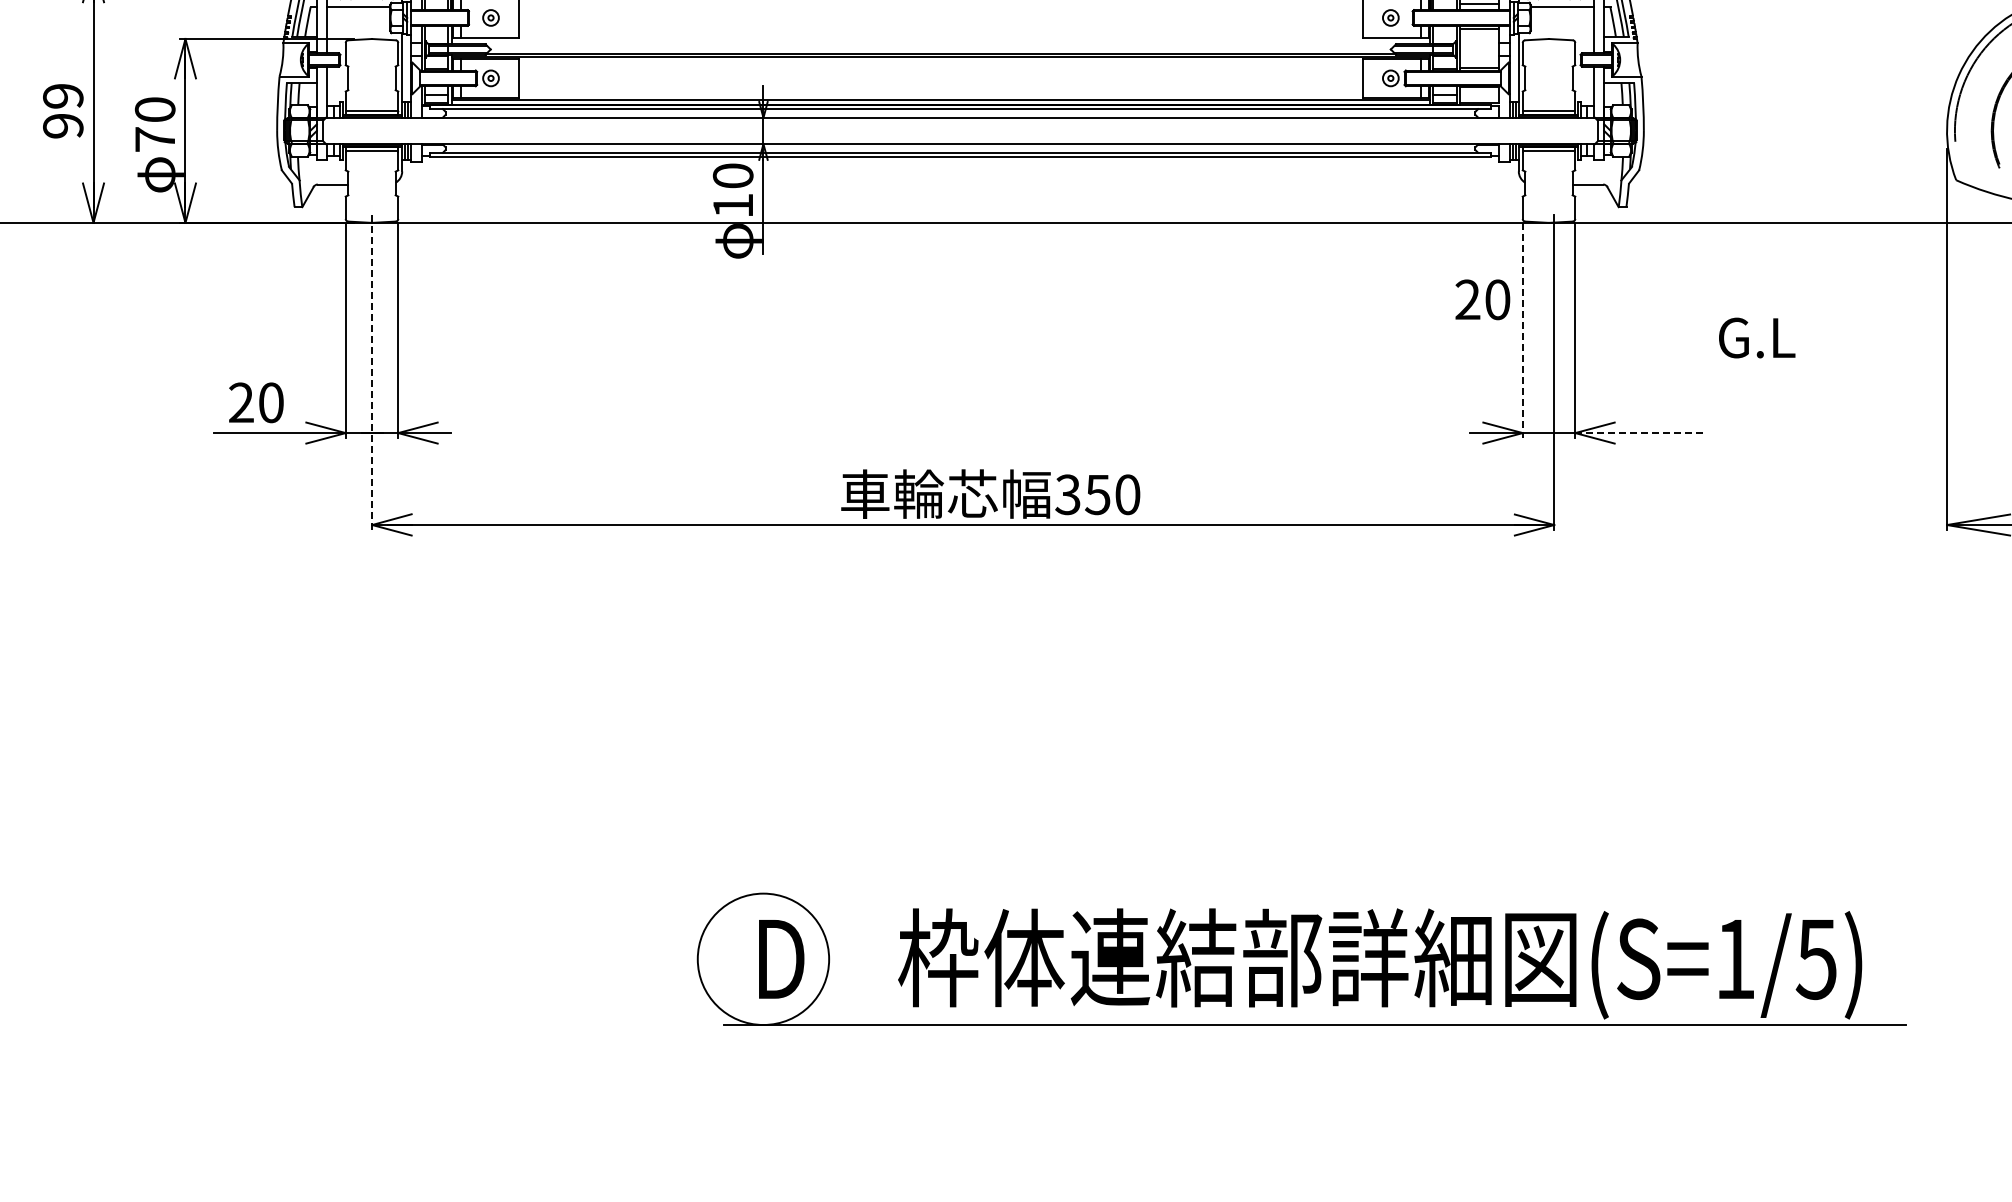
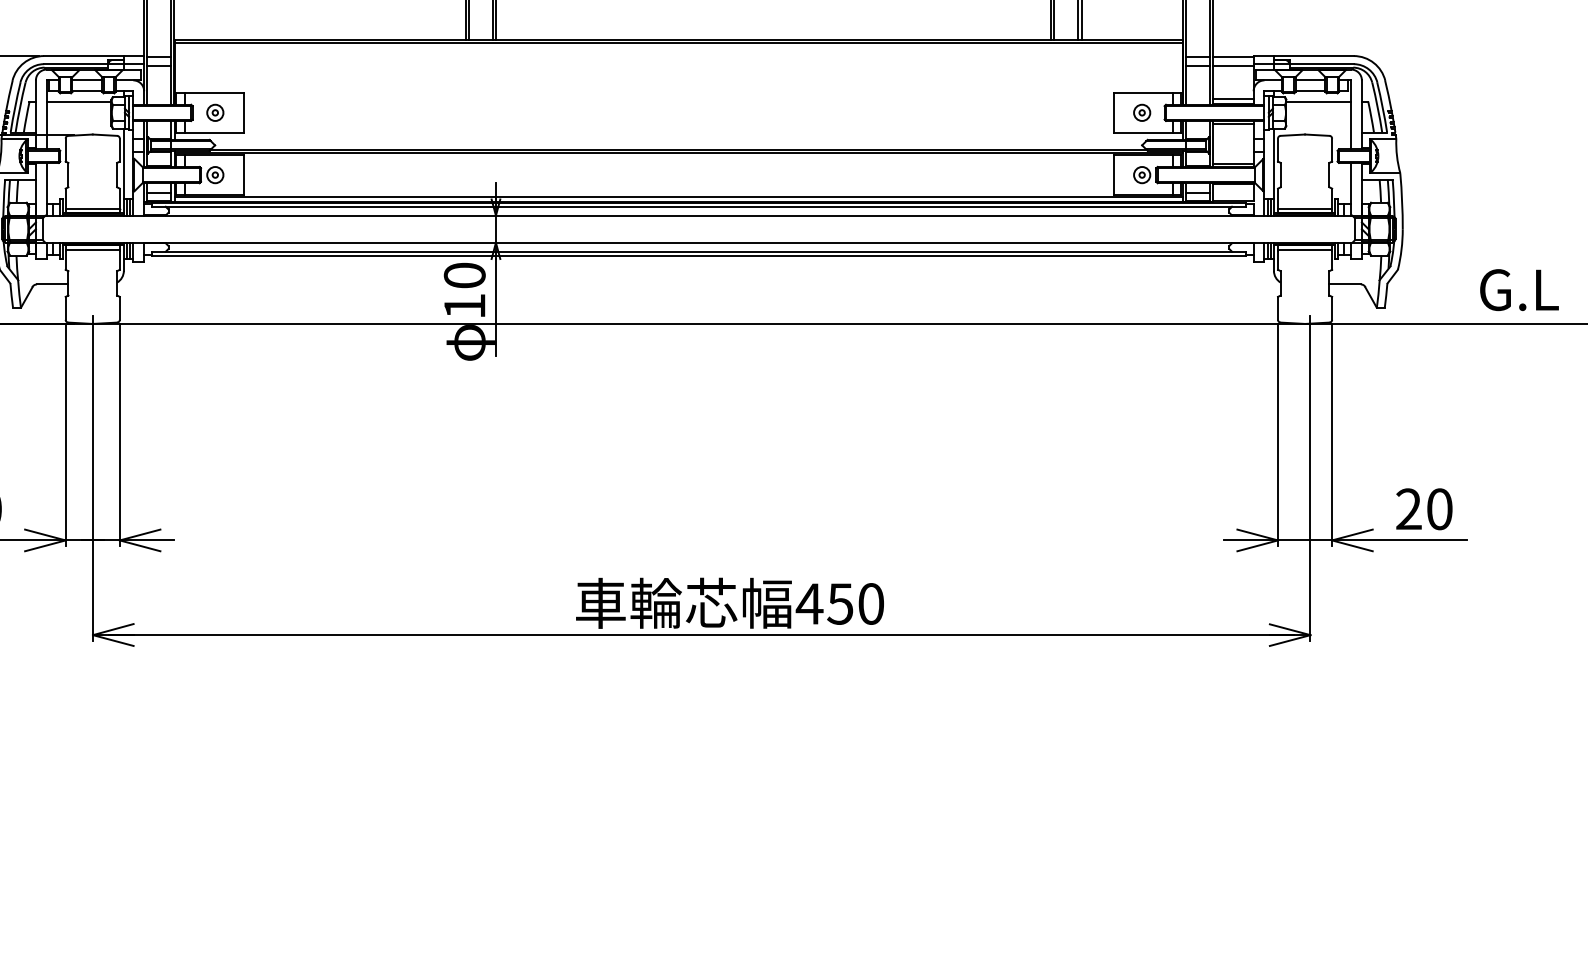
text: (1482, 299) -> (1424, 508), moved
line: (1522, 330) -> (1277, 434), dashed -> solid
text: (1757, 337) -> (1519, 289), moved
line: (372, 372) -> (93, 478), dashed -> solid
line: (1640, 433) -> (1399, 540), dashed -> solid
text: (1067, 494) -> (809, 603), 350 -> 450

